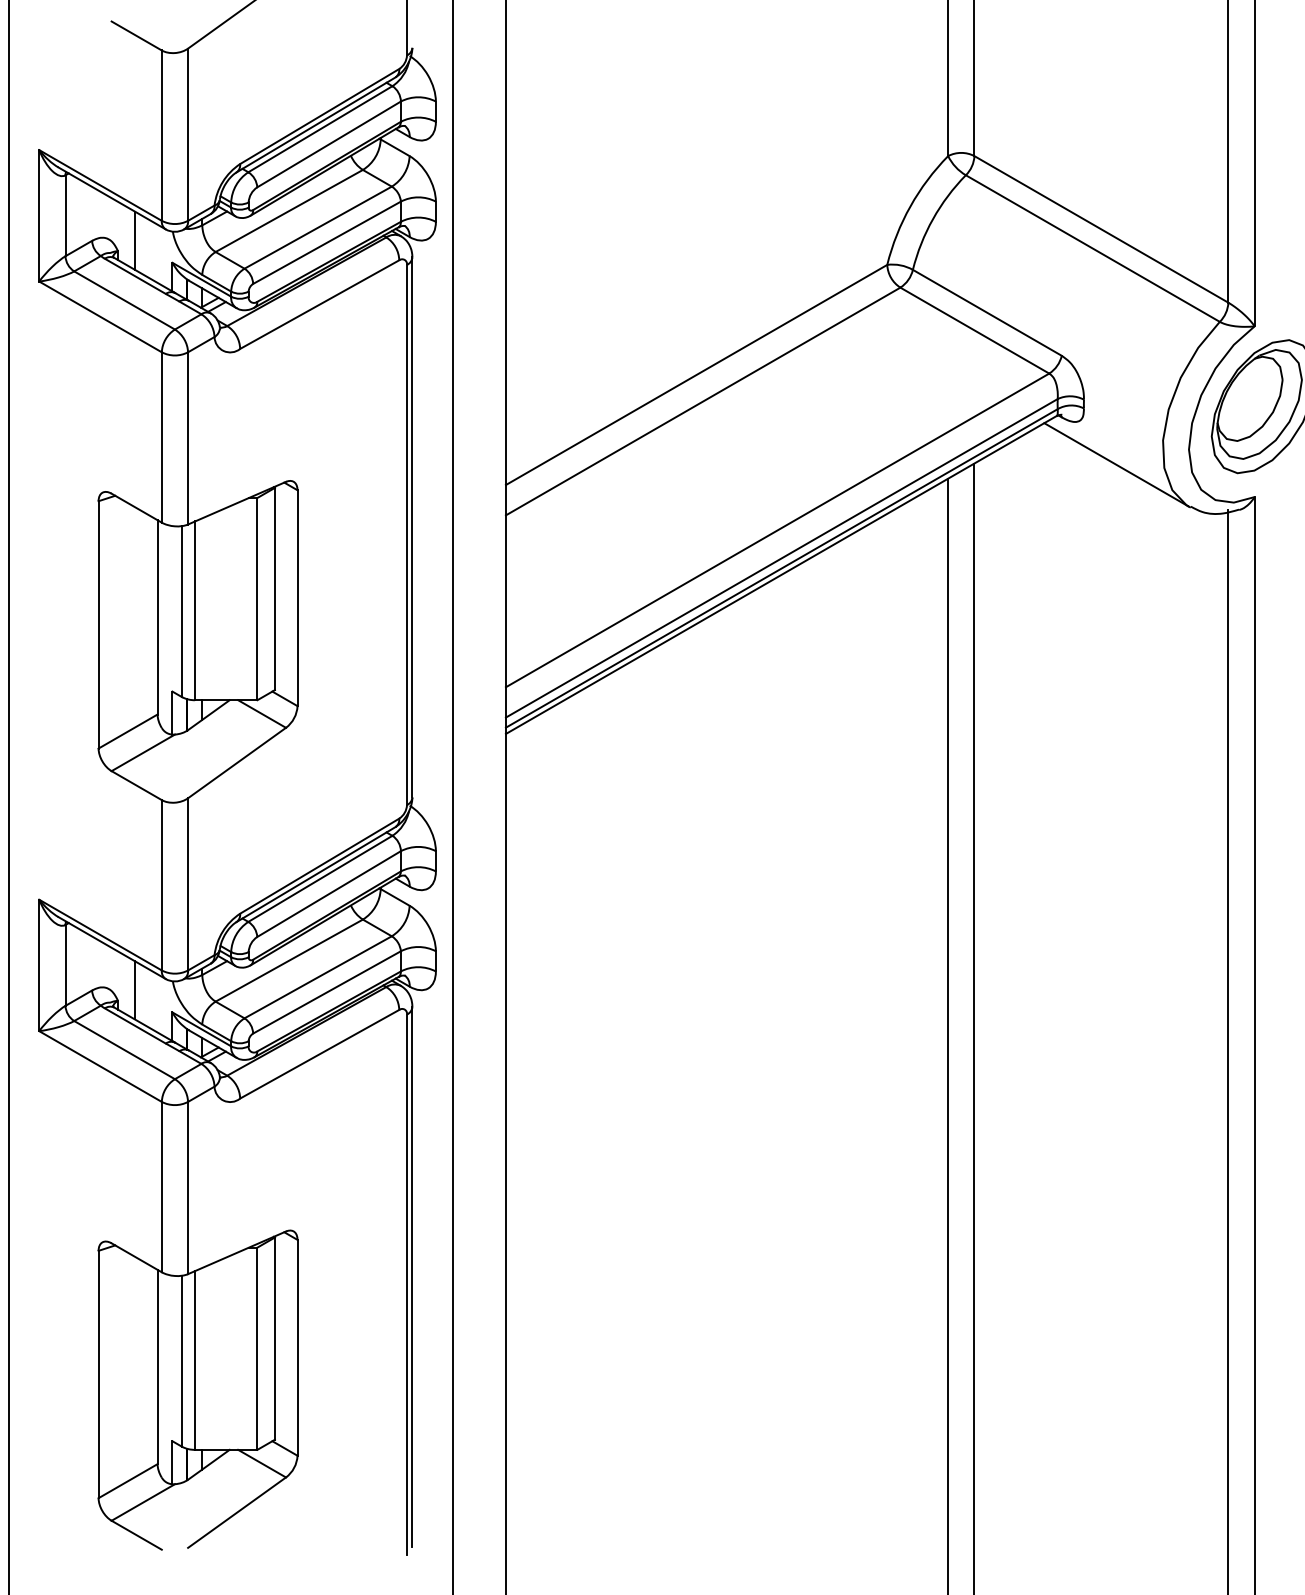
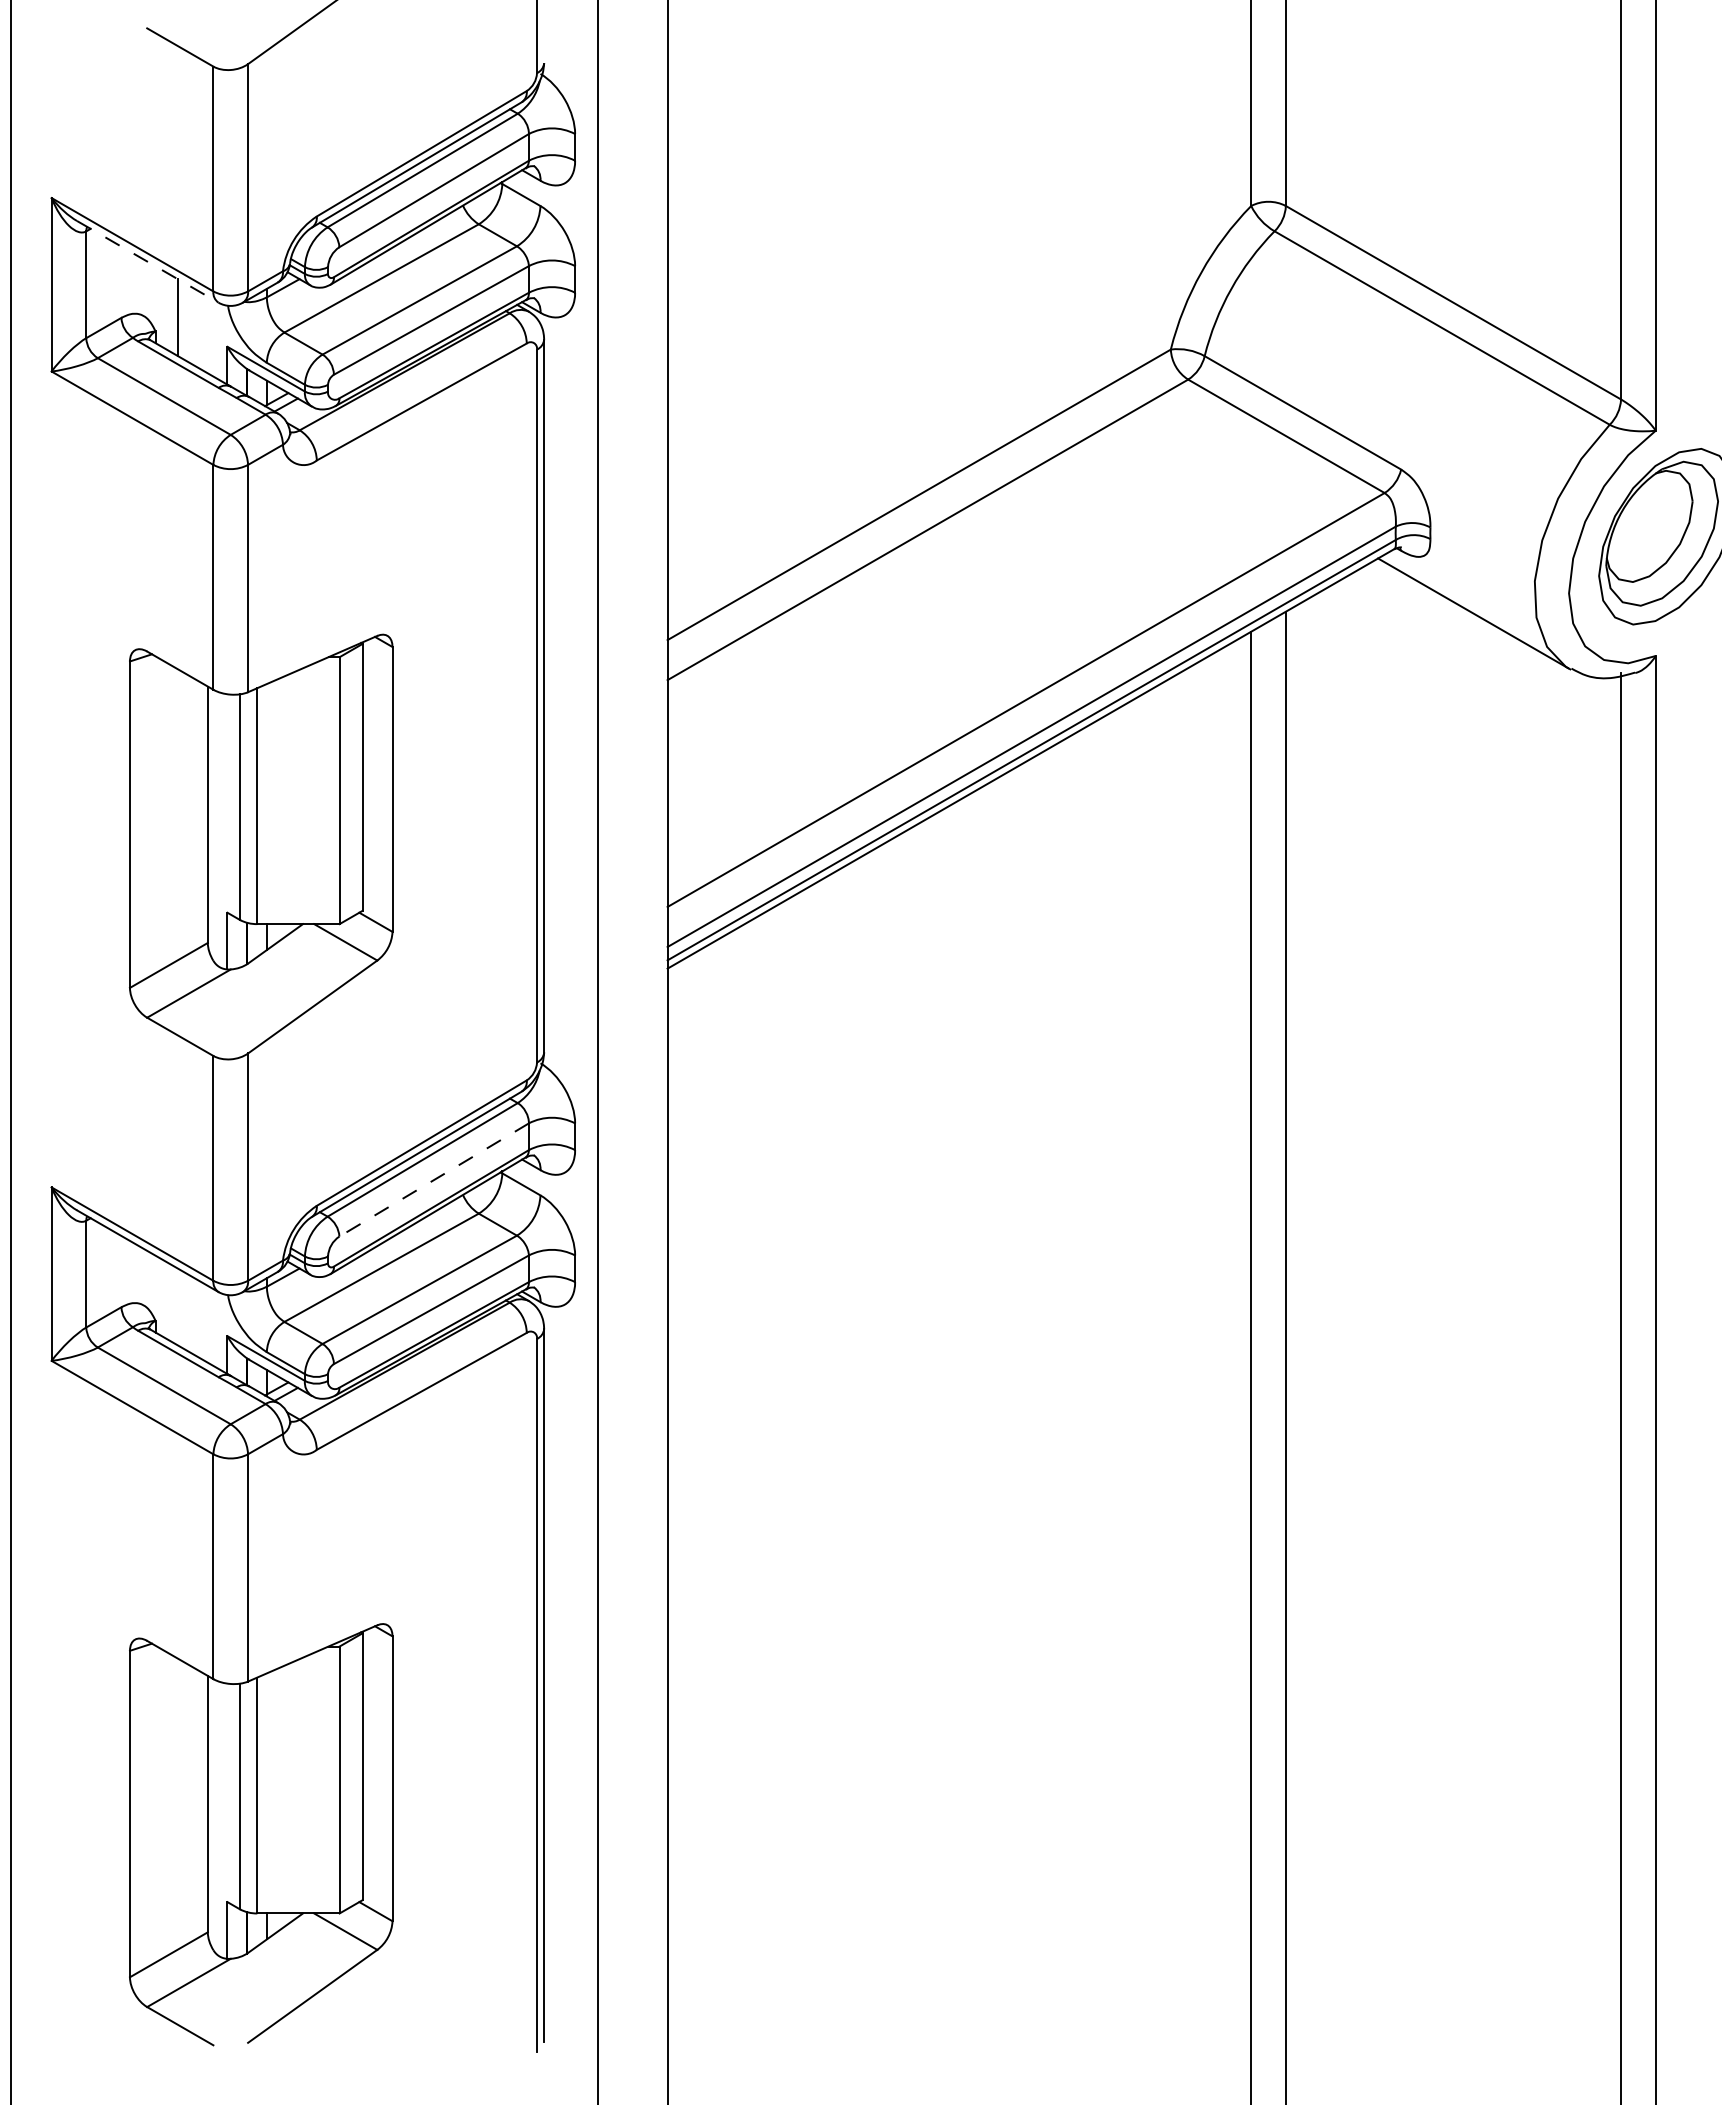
line: (111, 198) -> (147, 261), solid -> dashed
line: (328, 894) -> (433, 1180), solid -> dashed
line: (134, 989) -> (177, 1306), removed

